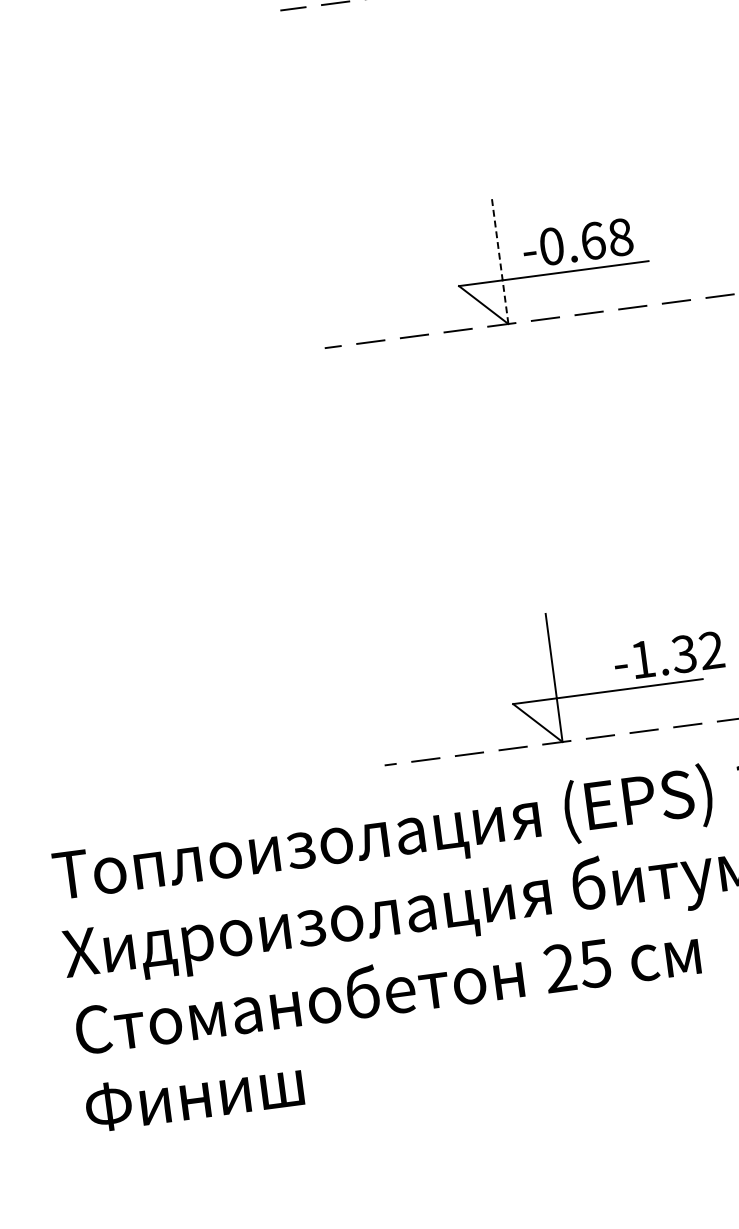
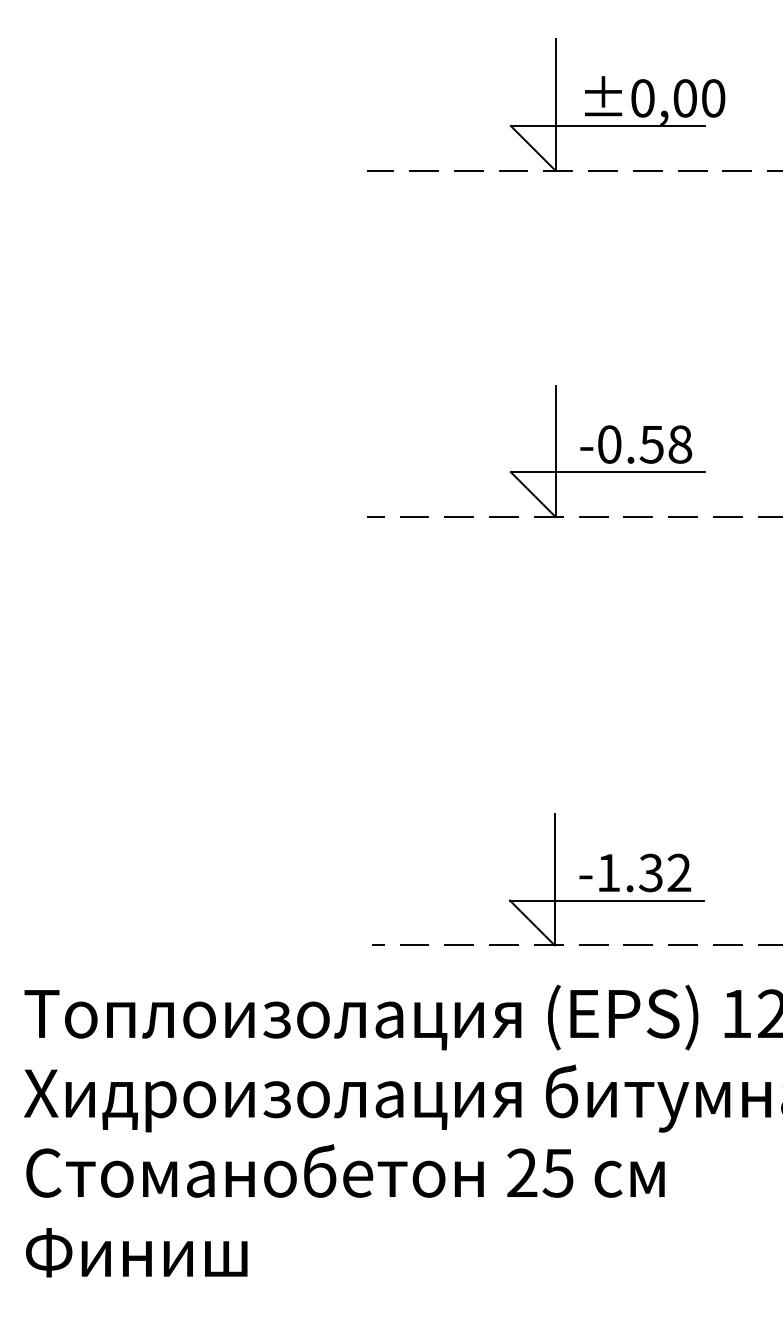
text: (592, 241) -> (651, 444), -0.68 -> -0.58
line: (499, 260) -> (555, 451), dashed -> solid
text: (669, 655) -> (635, 872), moved

